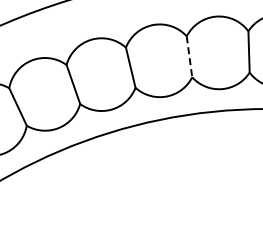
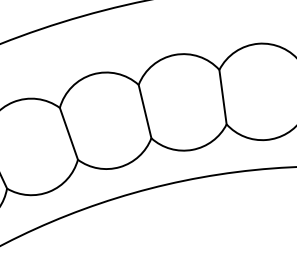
line: (189, 56) -> (223, 96), dashed -> solid

